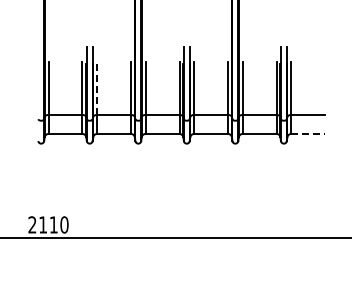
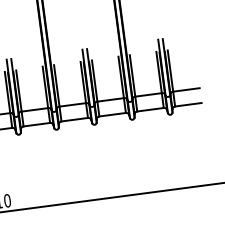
line: (97, 88) -> (19, 90), dashed -> solid
line: (308, 133) -> (188, 104), dashed -> solid

